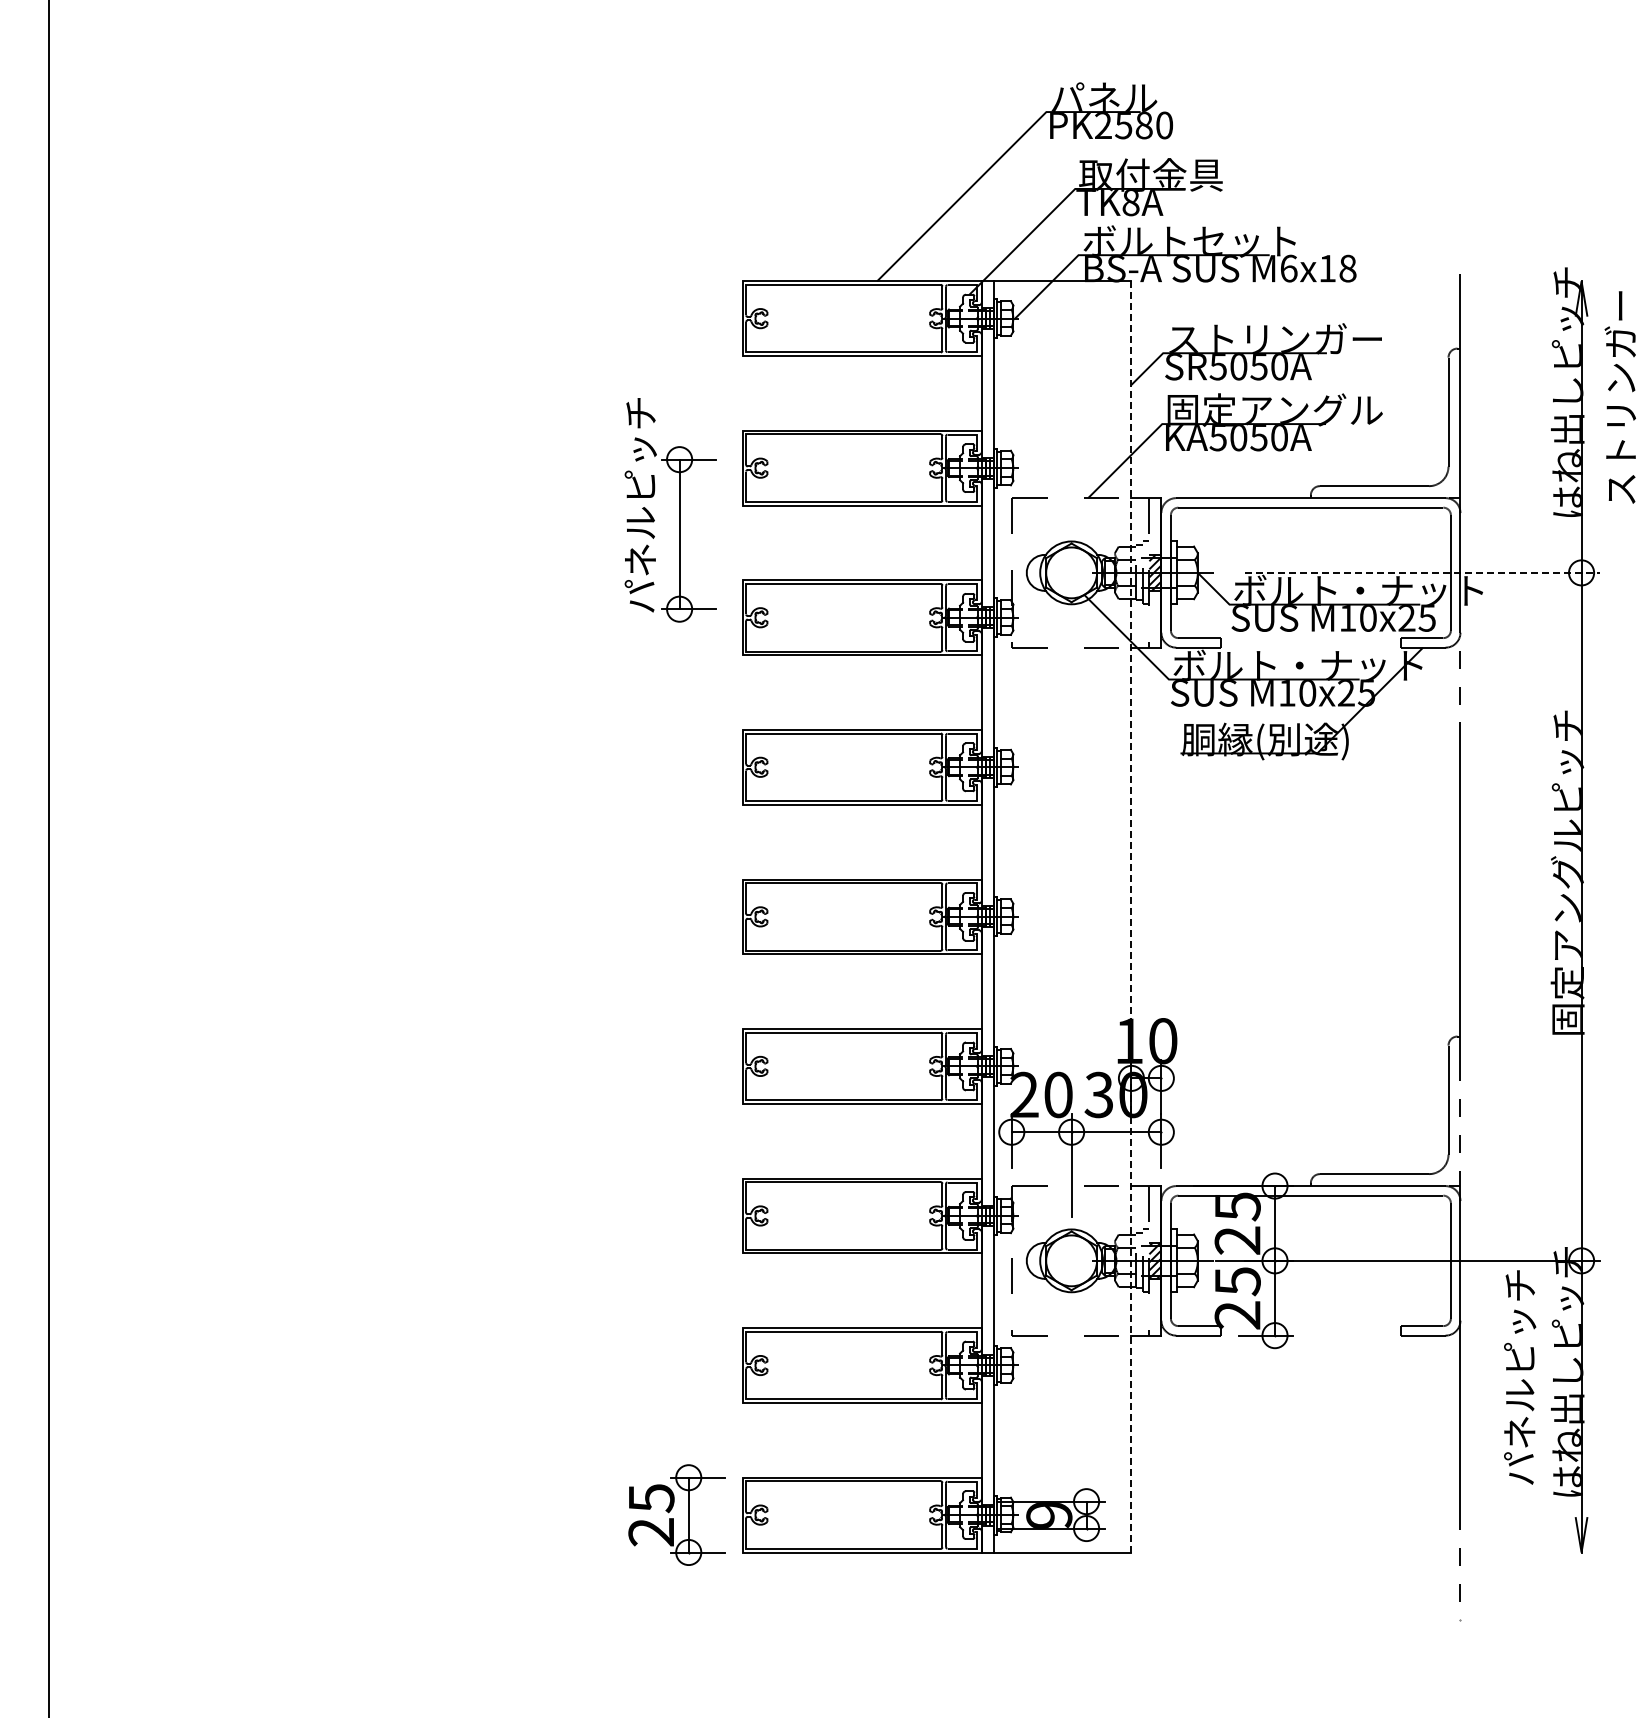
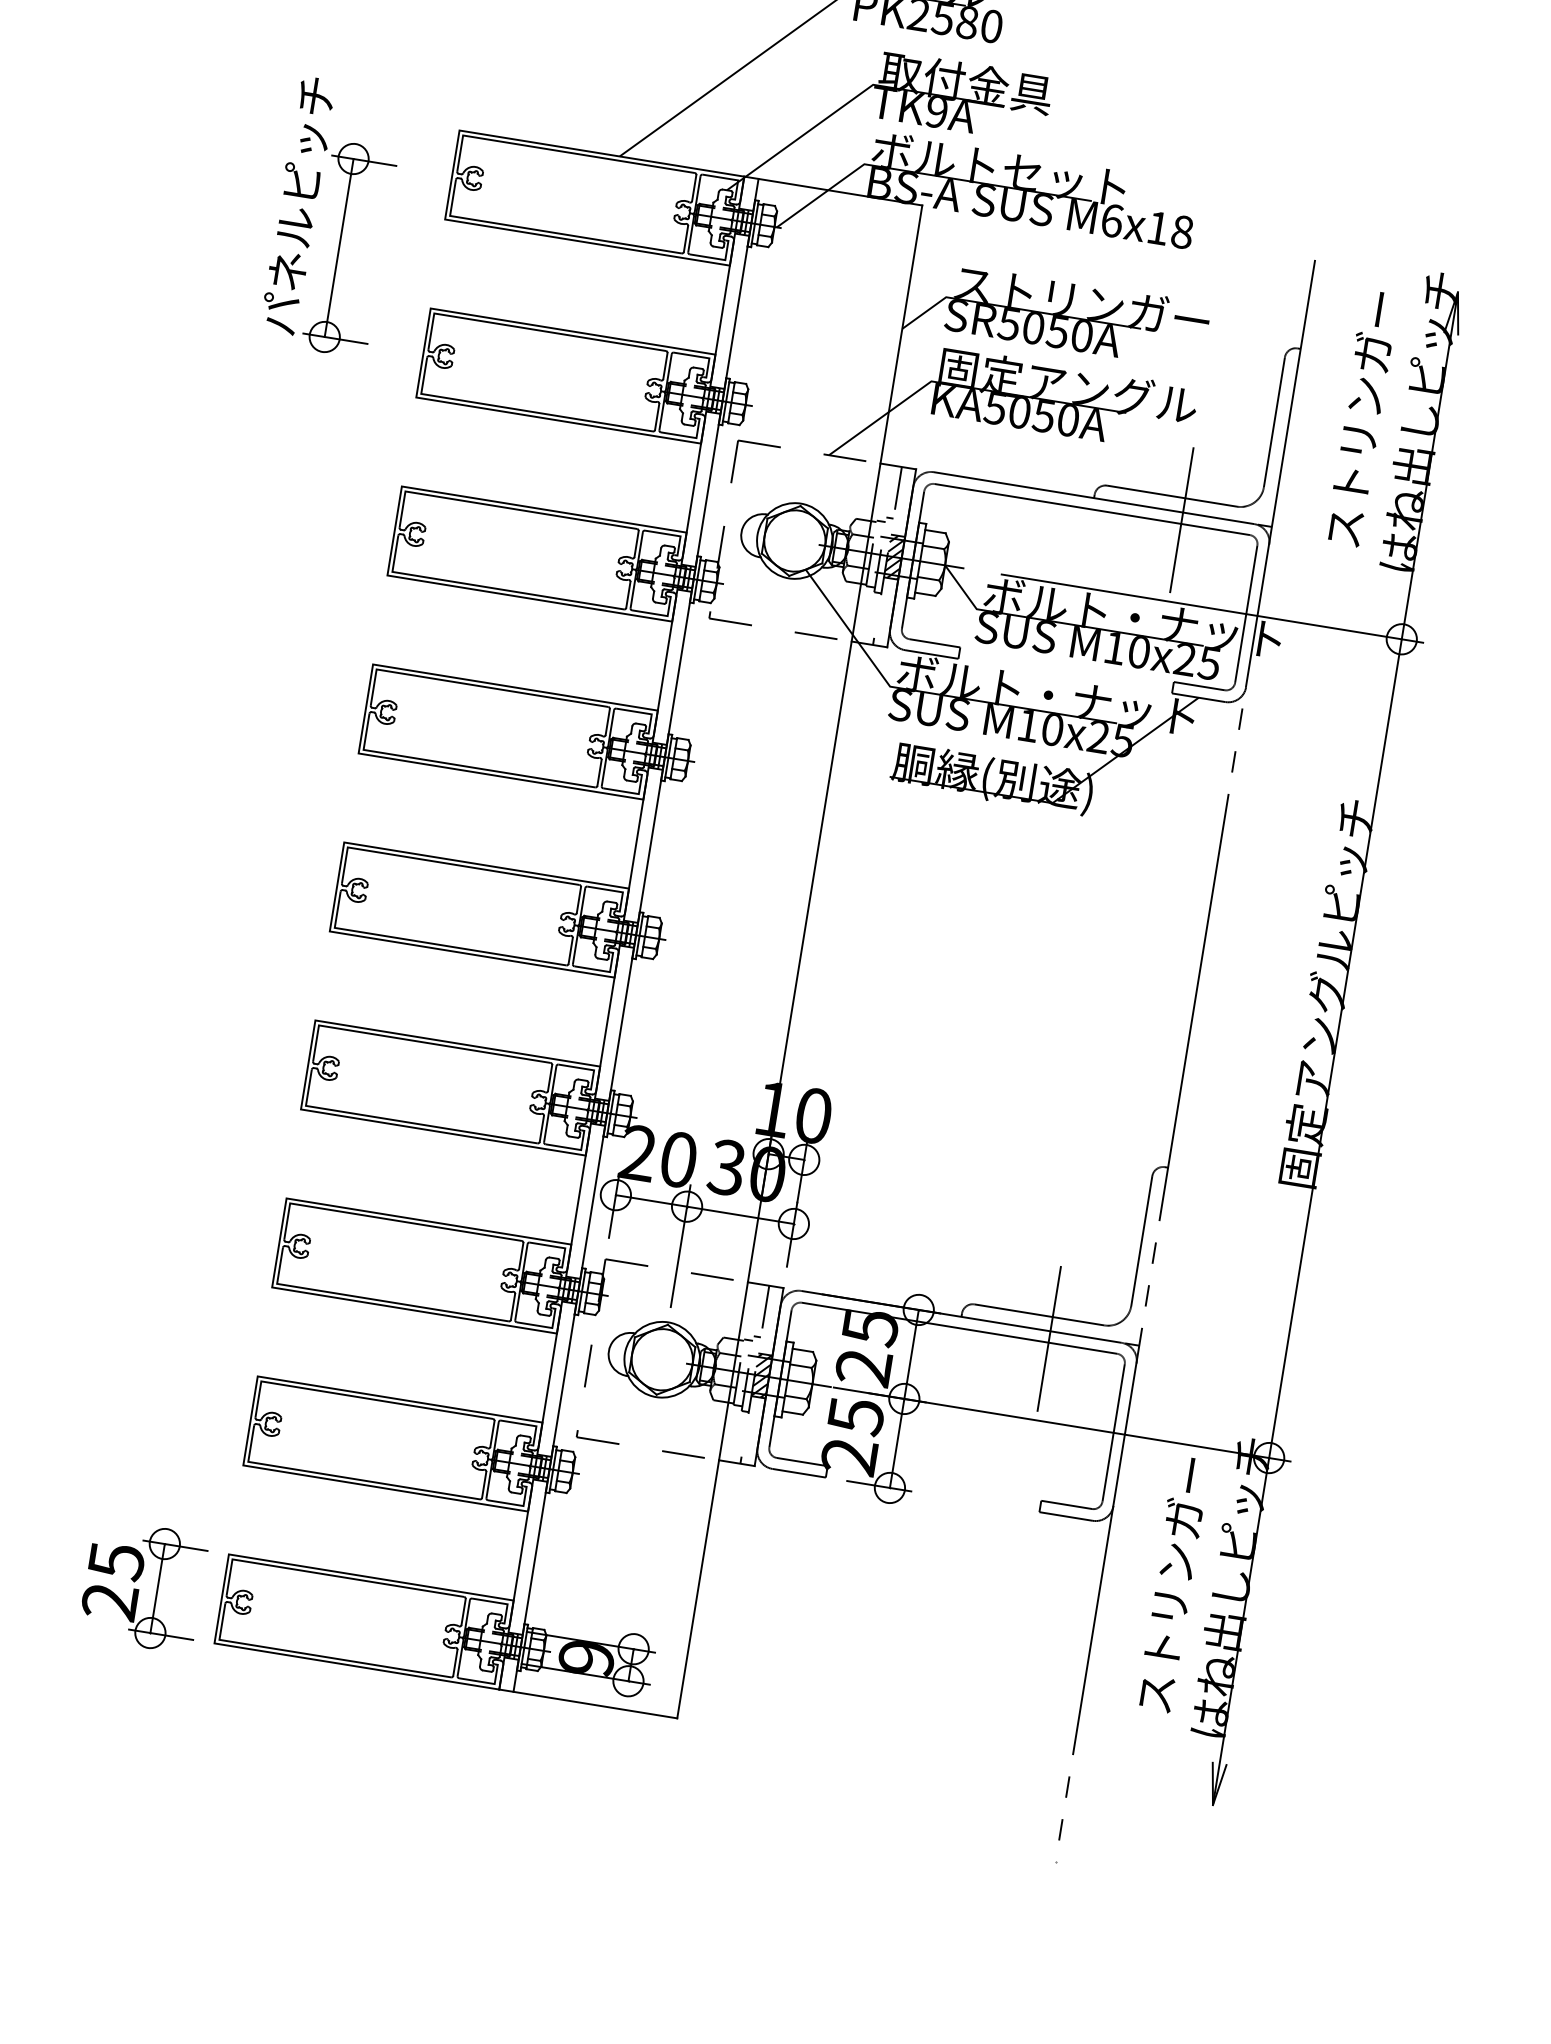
text: (1130, 203) -> (936, 112), TK8A -> TK9A
text: (1619, 397) -> (1360, 418), moved
line: (1385, 504) -> (1181, 520), added
part: (679, 510) -> (343, 219), moved
line: (1422, 572) -> (1212, 608), dashed -> solid
line: (1131, 916) -> (799, 961), dashed -> solid
line: (1385, 1192) -> (1049, 1338), added
text: (1519, 1377) -> (1172, 1584), パネルピッチ -> ストリンガー

